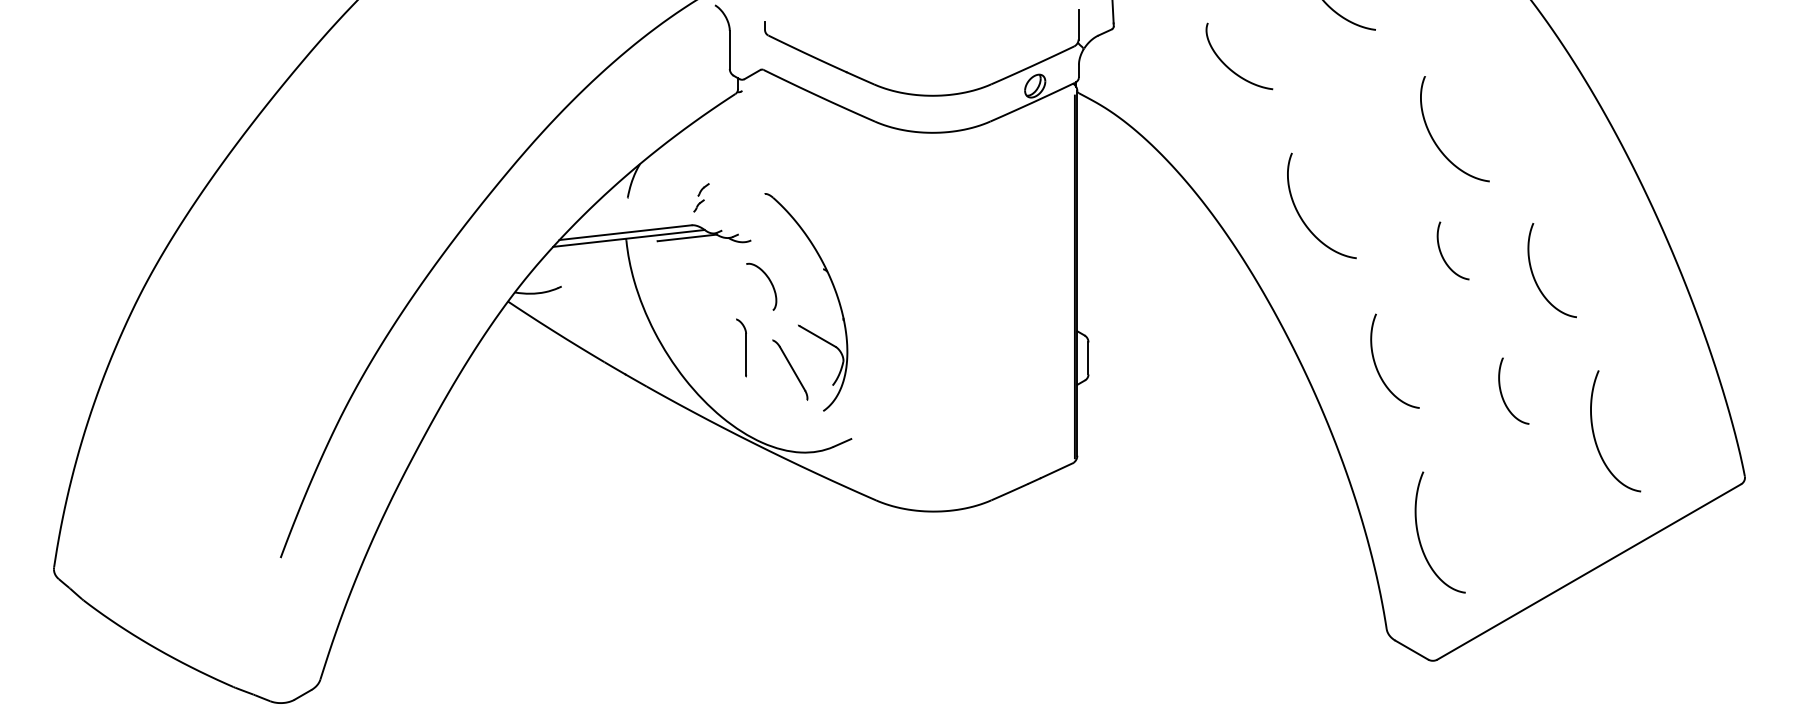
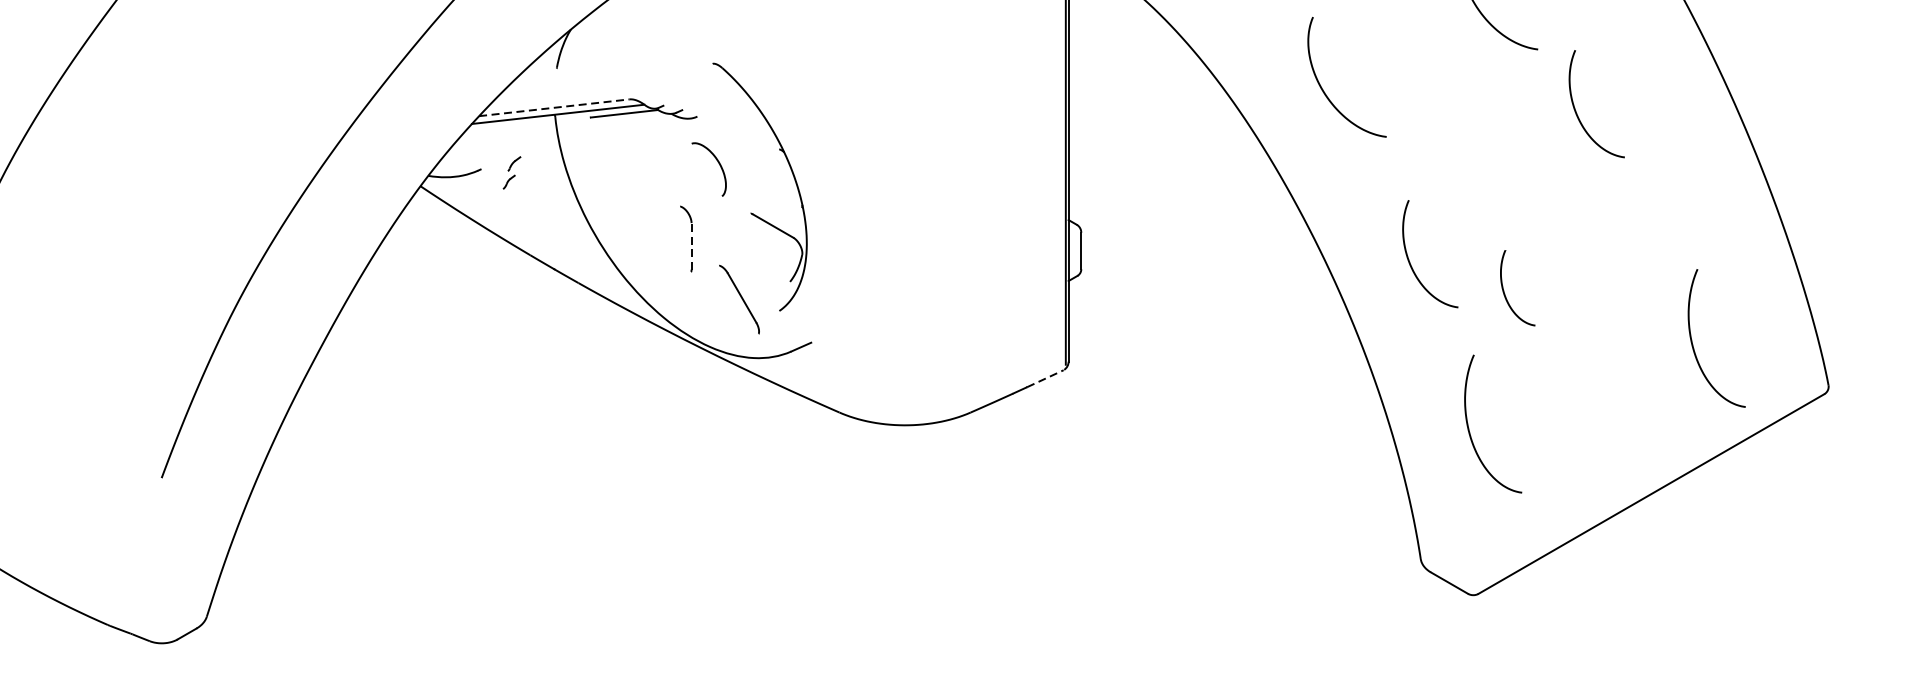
part: (701, 197) -> (512, 172), moved
line: (626, 232) -> (555, 107), solid -> dashed
curve: (1442, 254) -> (1484, 132), removed
curve: (1534, 275) -> (1576, 109), moved
line: (746, 353) -> (691, 245), solid -> dashed
part: (790, 369) -> (739, 298), moved
part: (1502, 393) -> (1504, 290), moved
curve: (1595, 437) -> (1693, 345), moved
line: (1056, 470) -> (1044, 378), solid -> dashed
curve: (1419, 535) -> (1469, 427), moved

